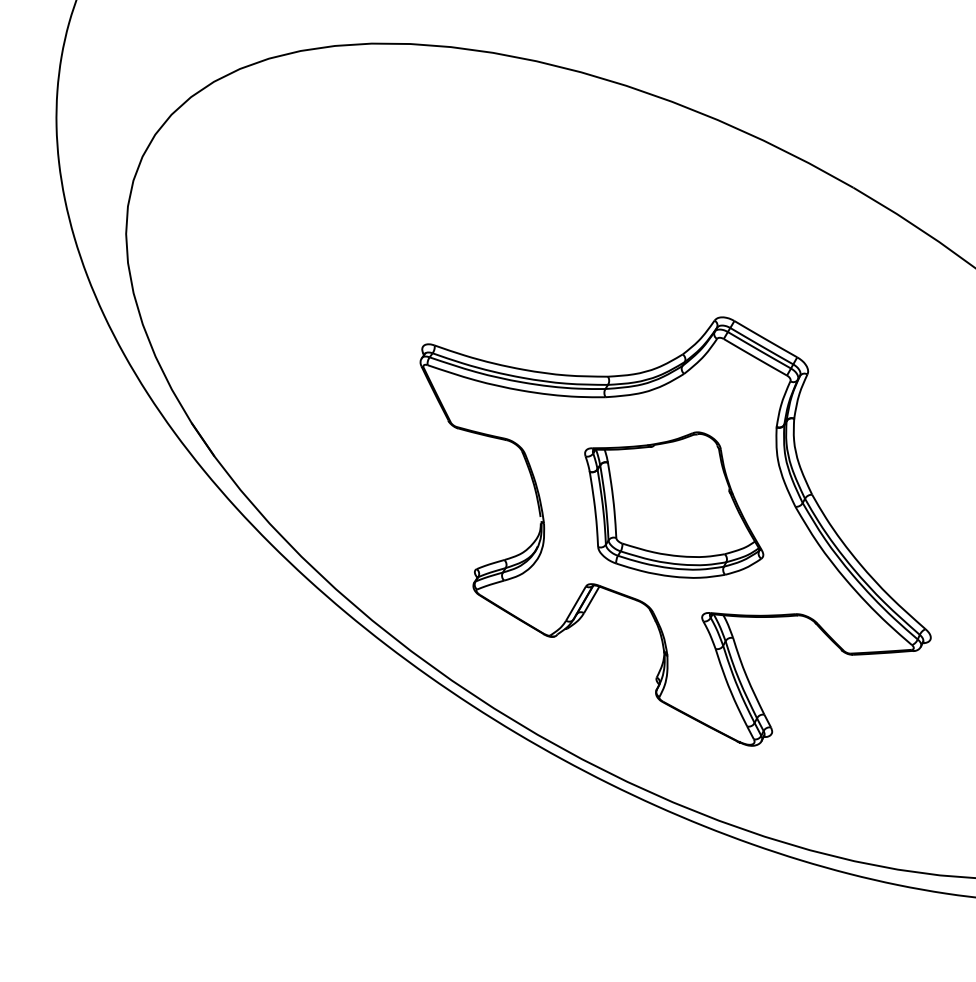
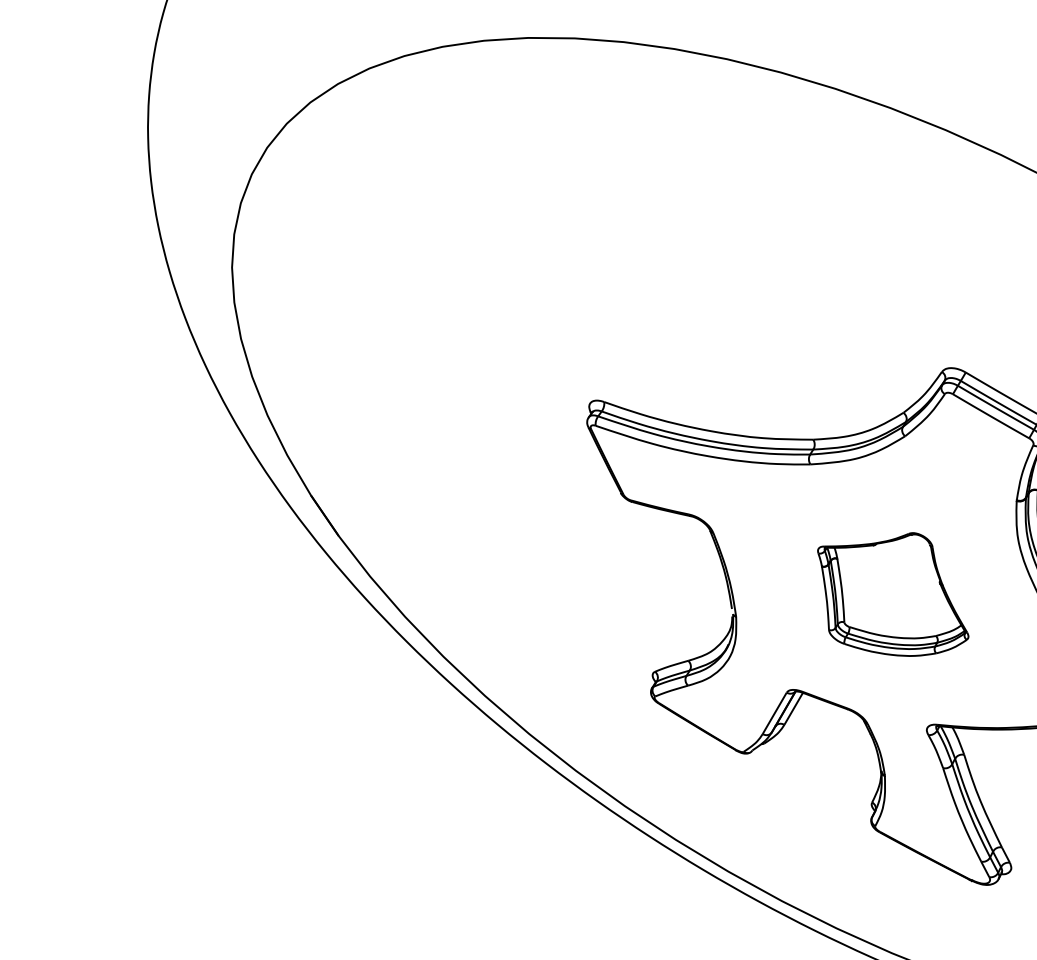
part: (674, 504) -> (893, 593), size x0.7

